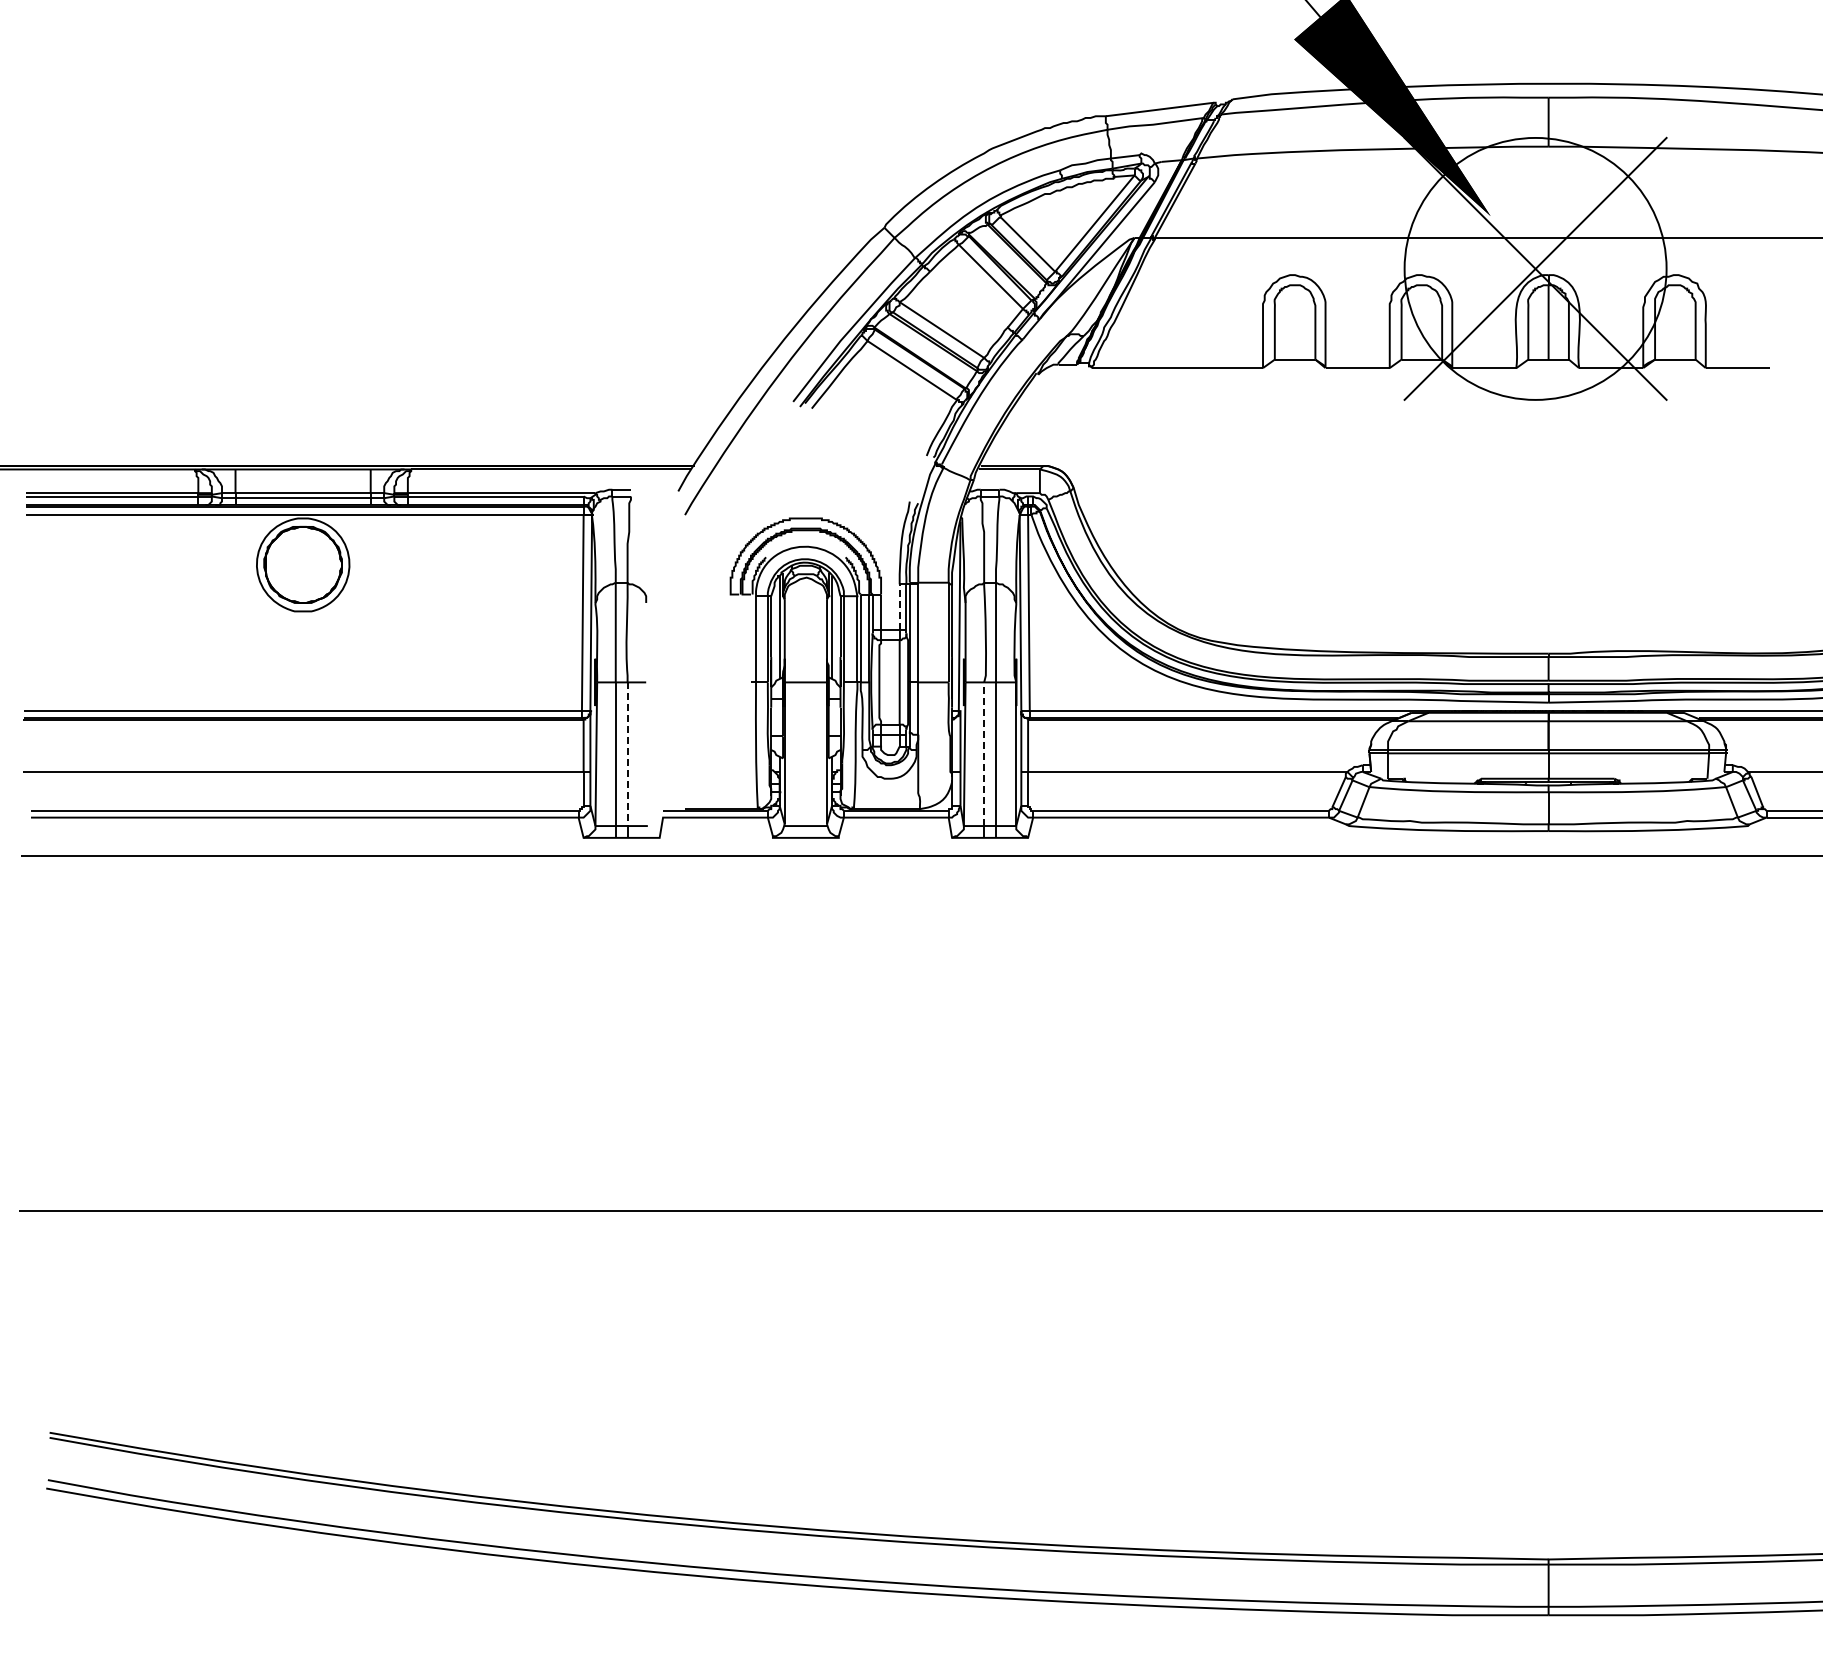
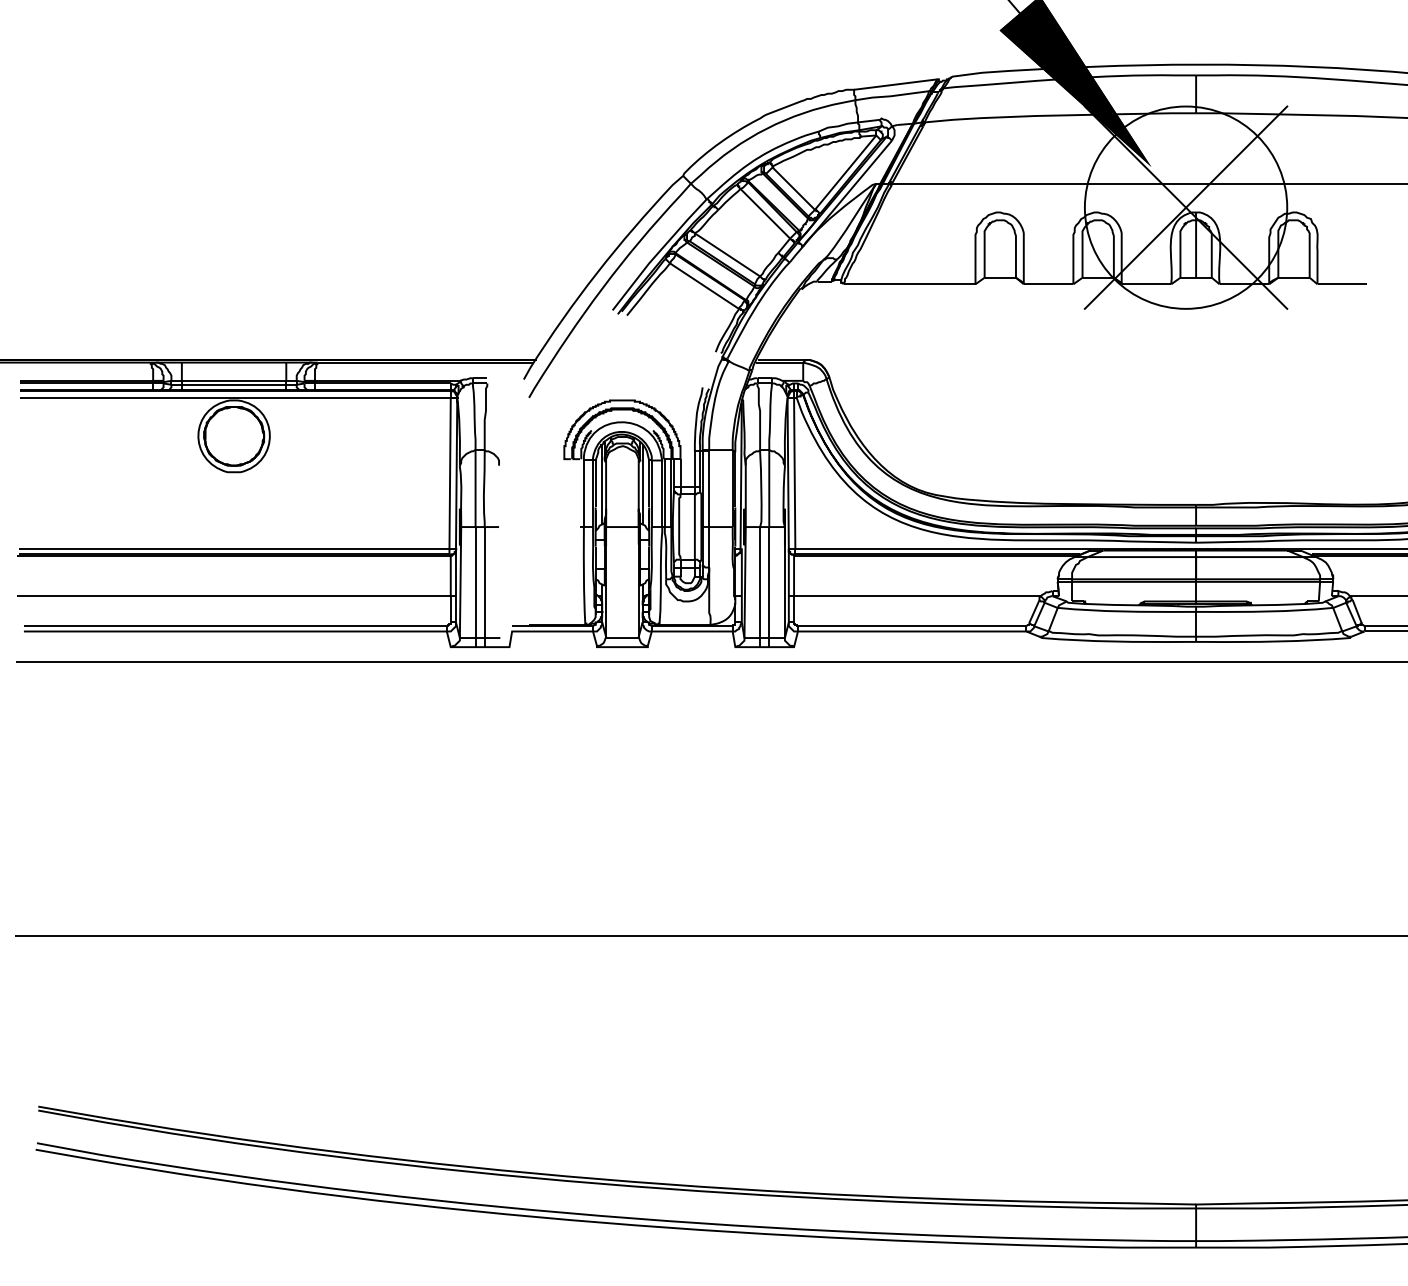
line: (899, 607) -> (694, 469), dashed -> solid
line: (627, 754) -> (484, 582), dashed -> solid
line: (984, 754) -> (760, 582), dashed -> solid

